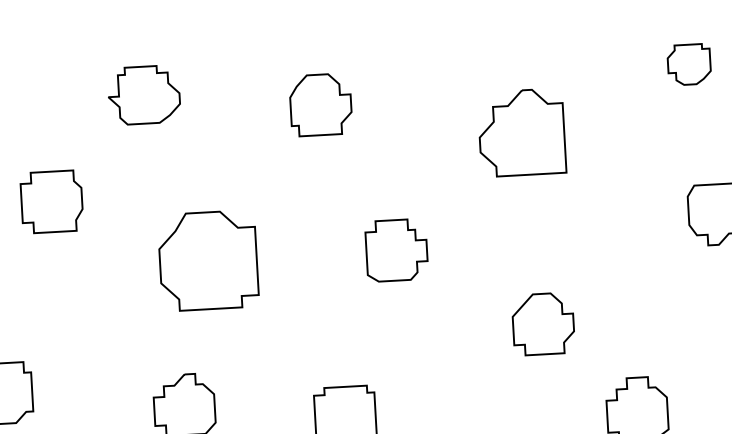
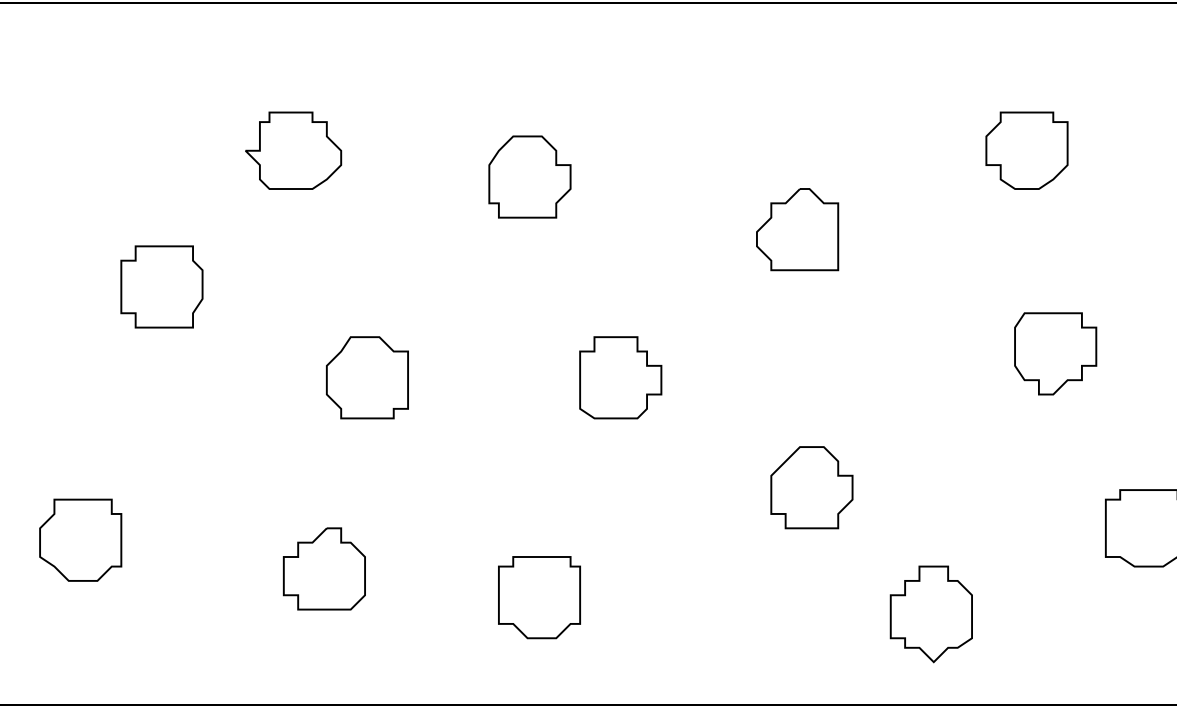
part: (688, 64) -> (1026, 150), size x1.43
part: (521, 132) -> (797, 229), size x0.71
part: (208, 260) -> (367, 377), size x0.62

